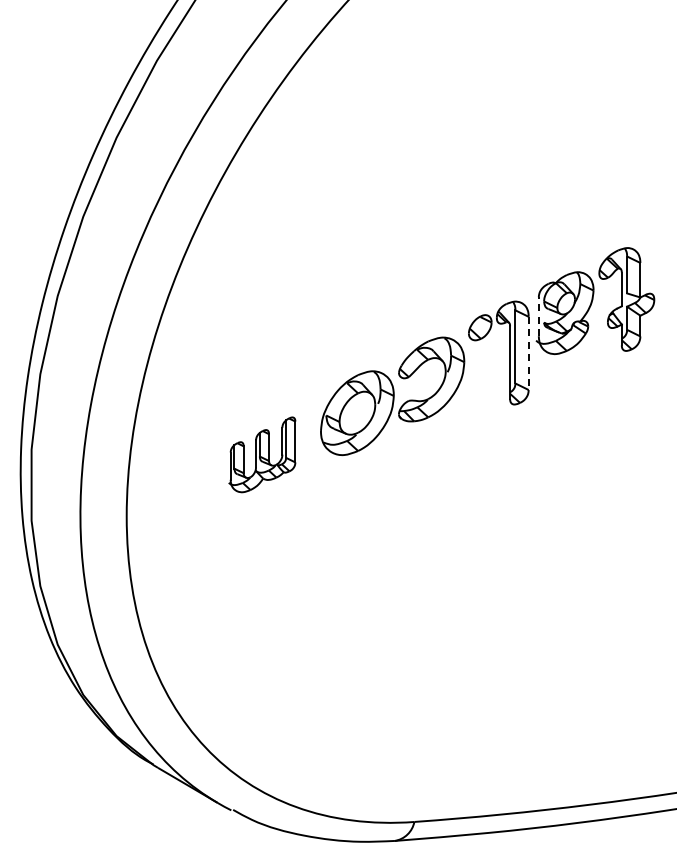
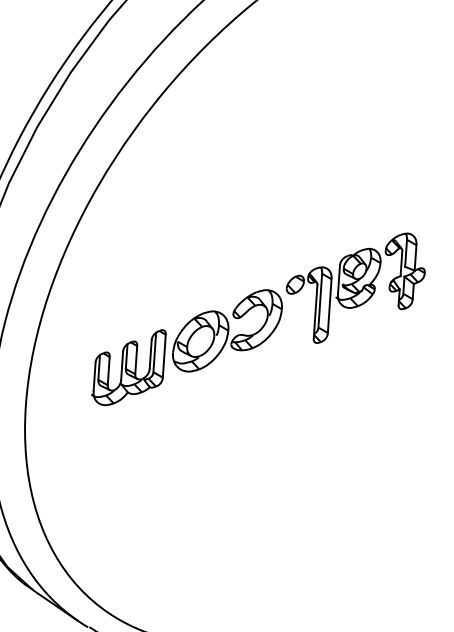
line: (538, 316) -> (338, 279), dashed -> solid
line: (528, 353) -> (329, 306), dashed -> solid
part: (262, 454) -> (128, 367), size x1.43

